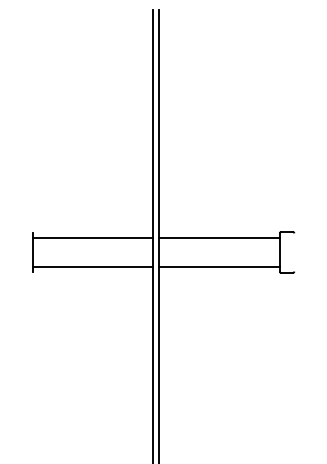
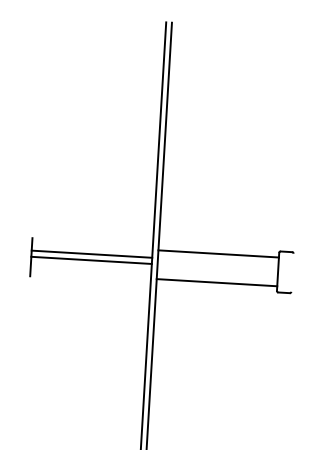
line: (92, 238) -> (91, 260), moved
line: (92, 266) -> (91, 253), moved

